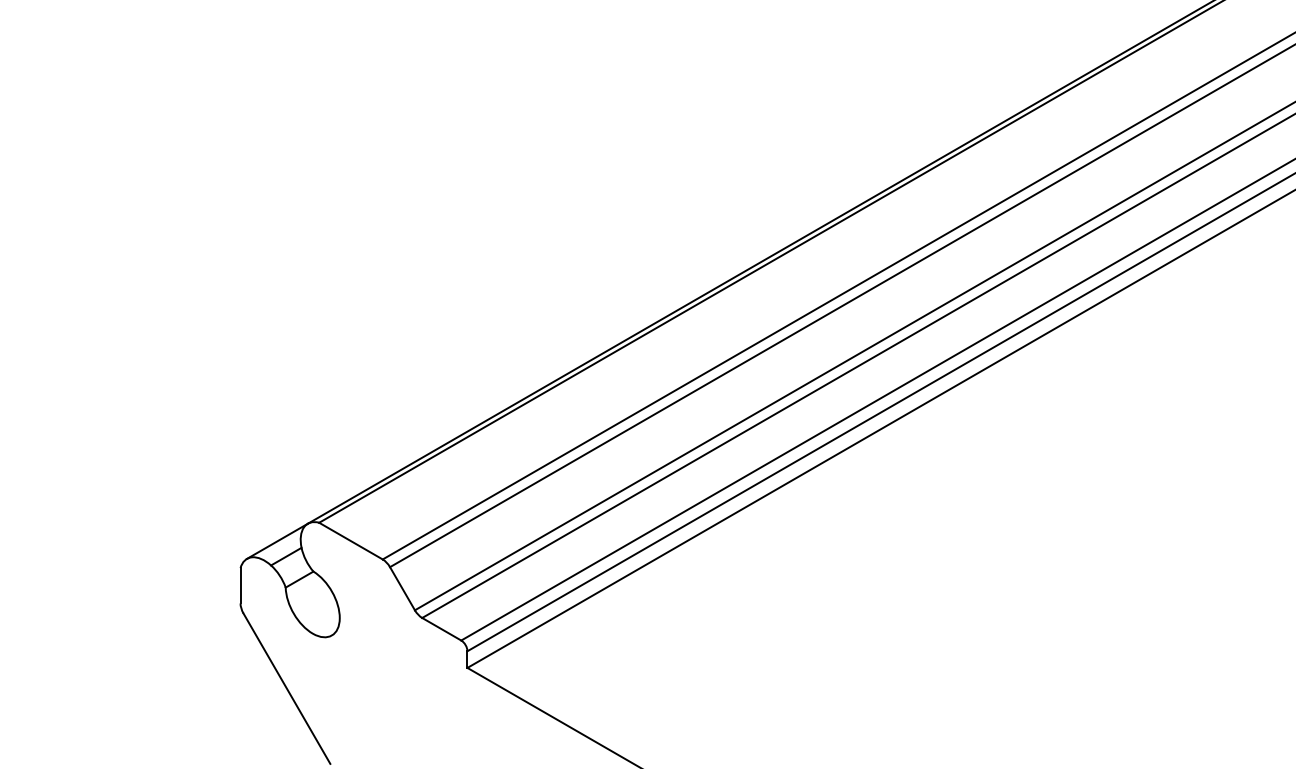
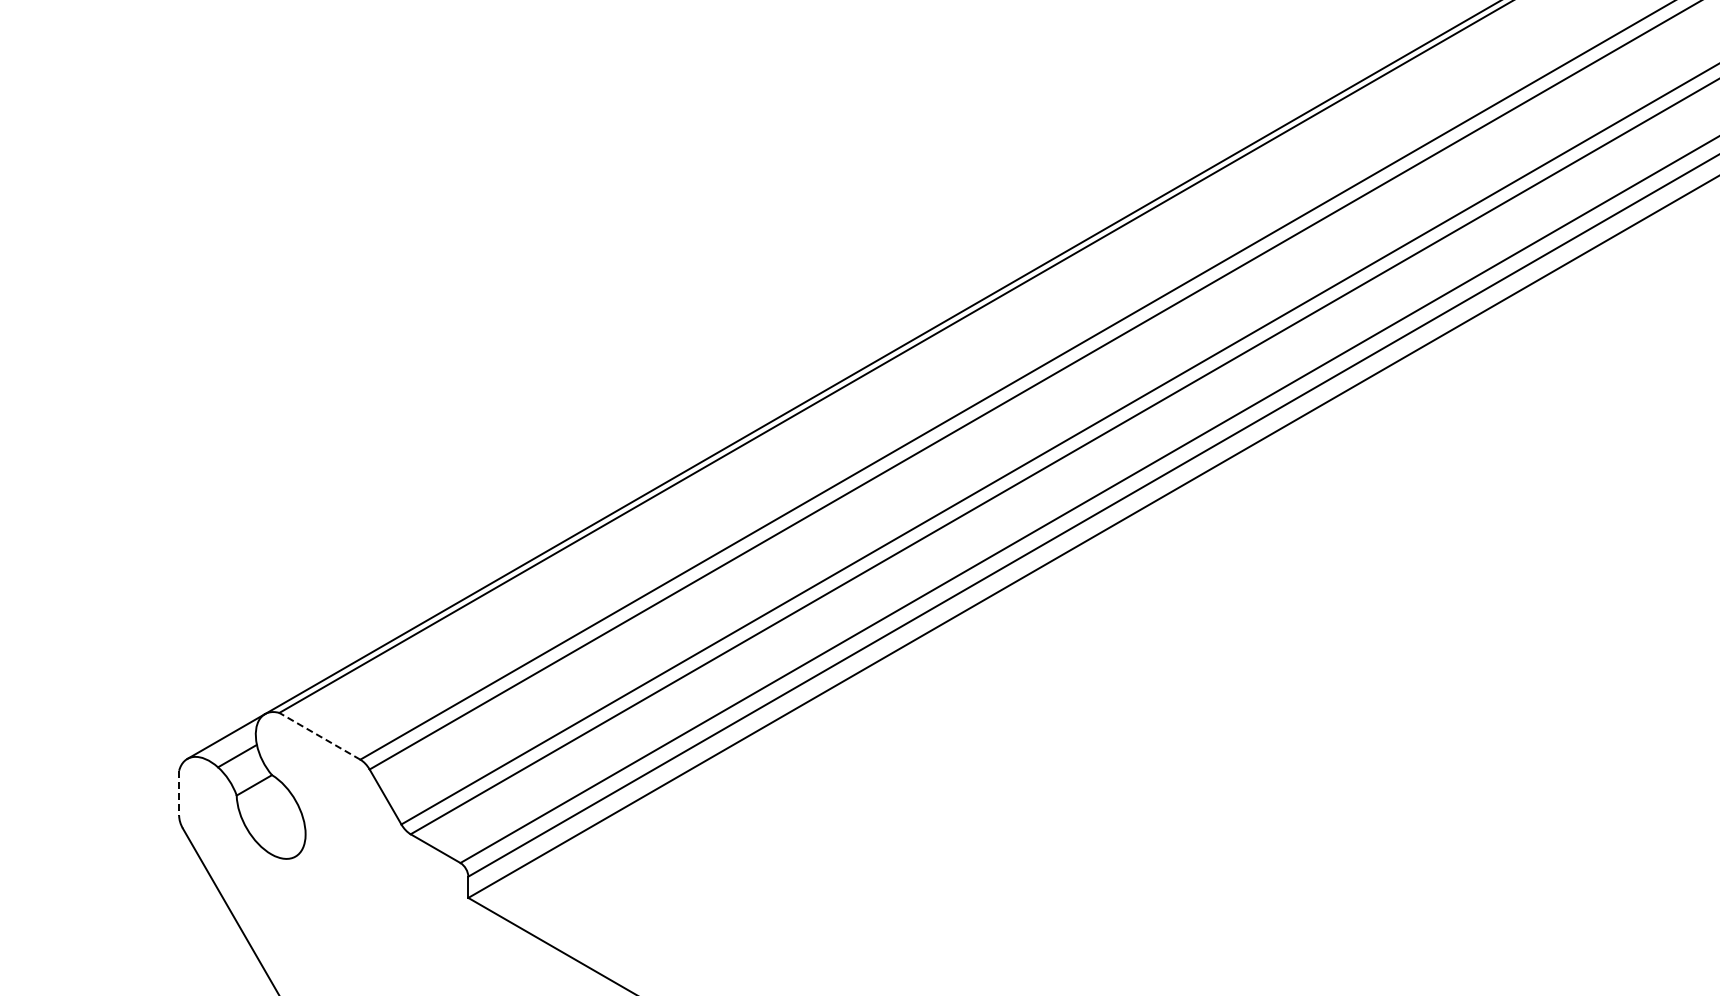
line: (350, 541) -> (319, 736), solid -> dashed
line: (240, 585) -> (179, 793), solid -> dashed

